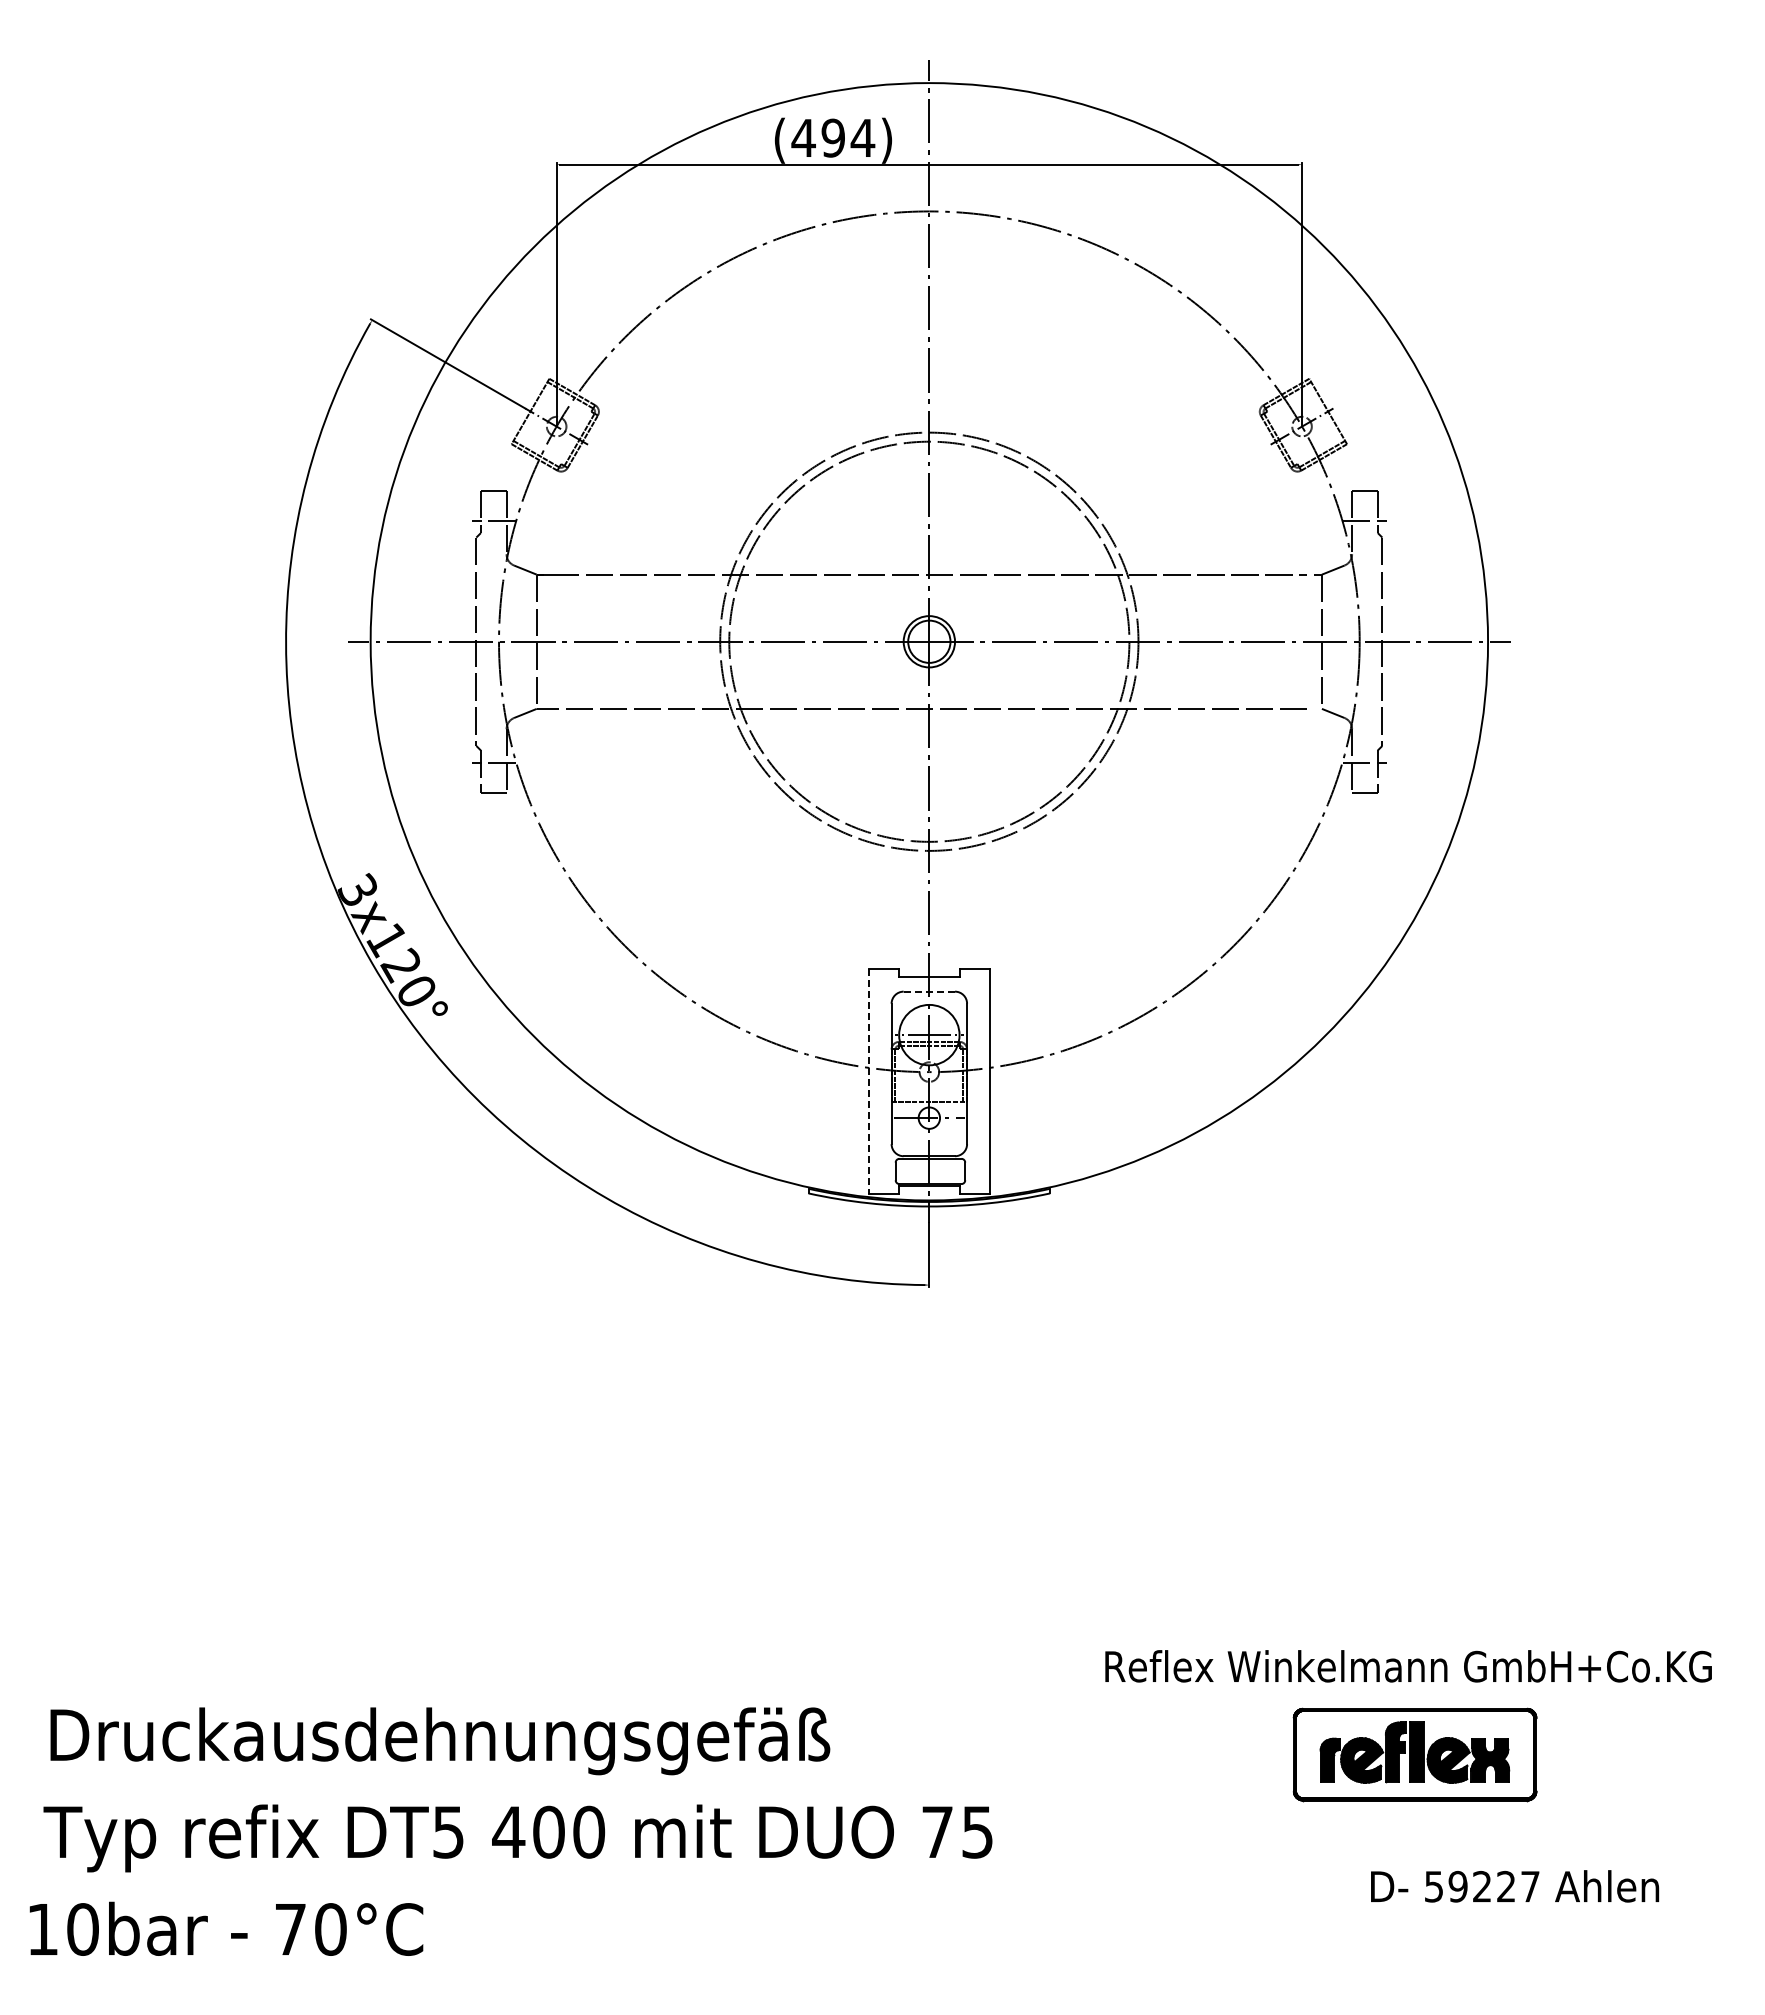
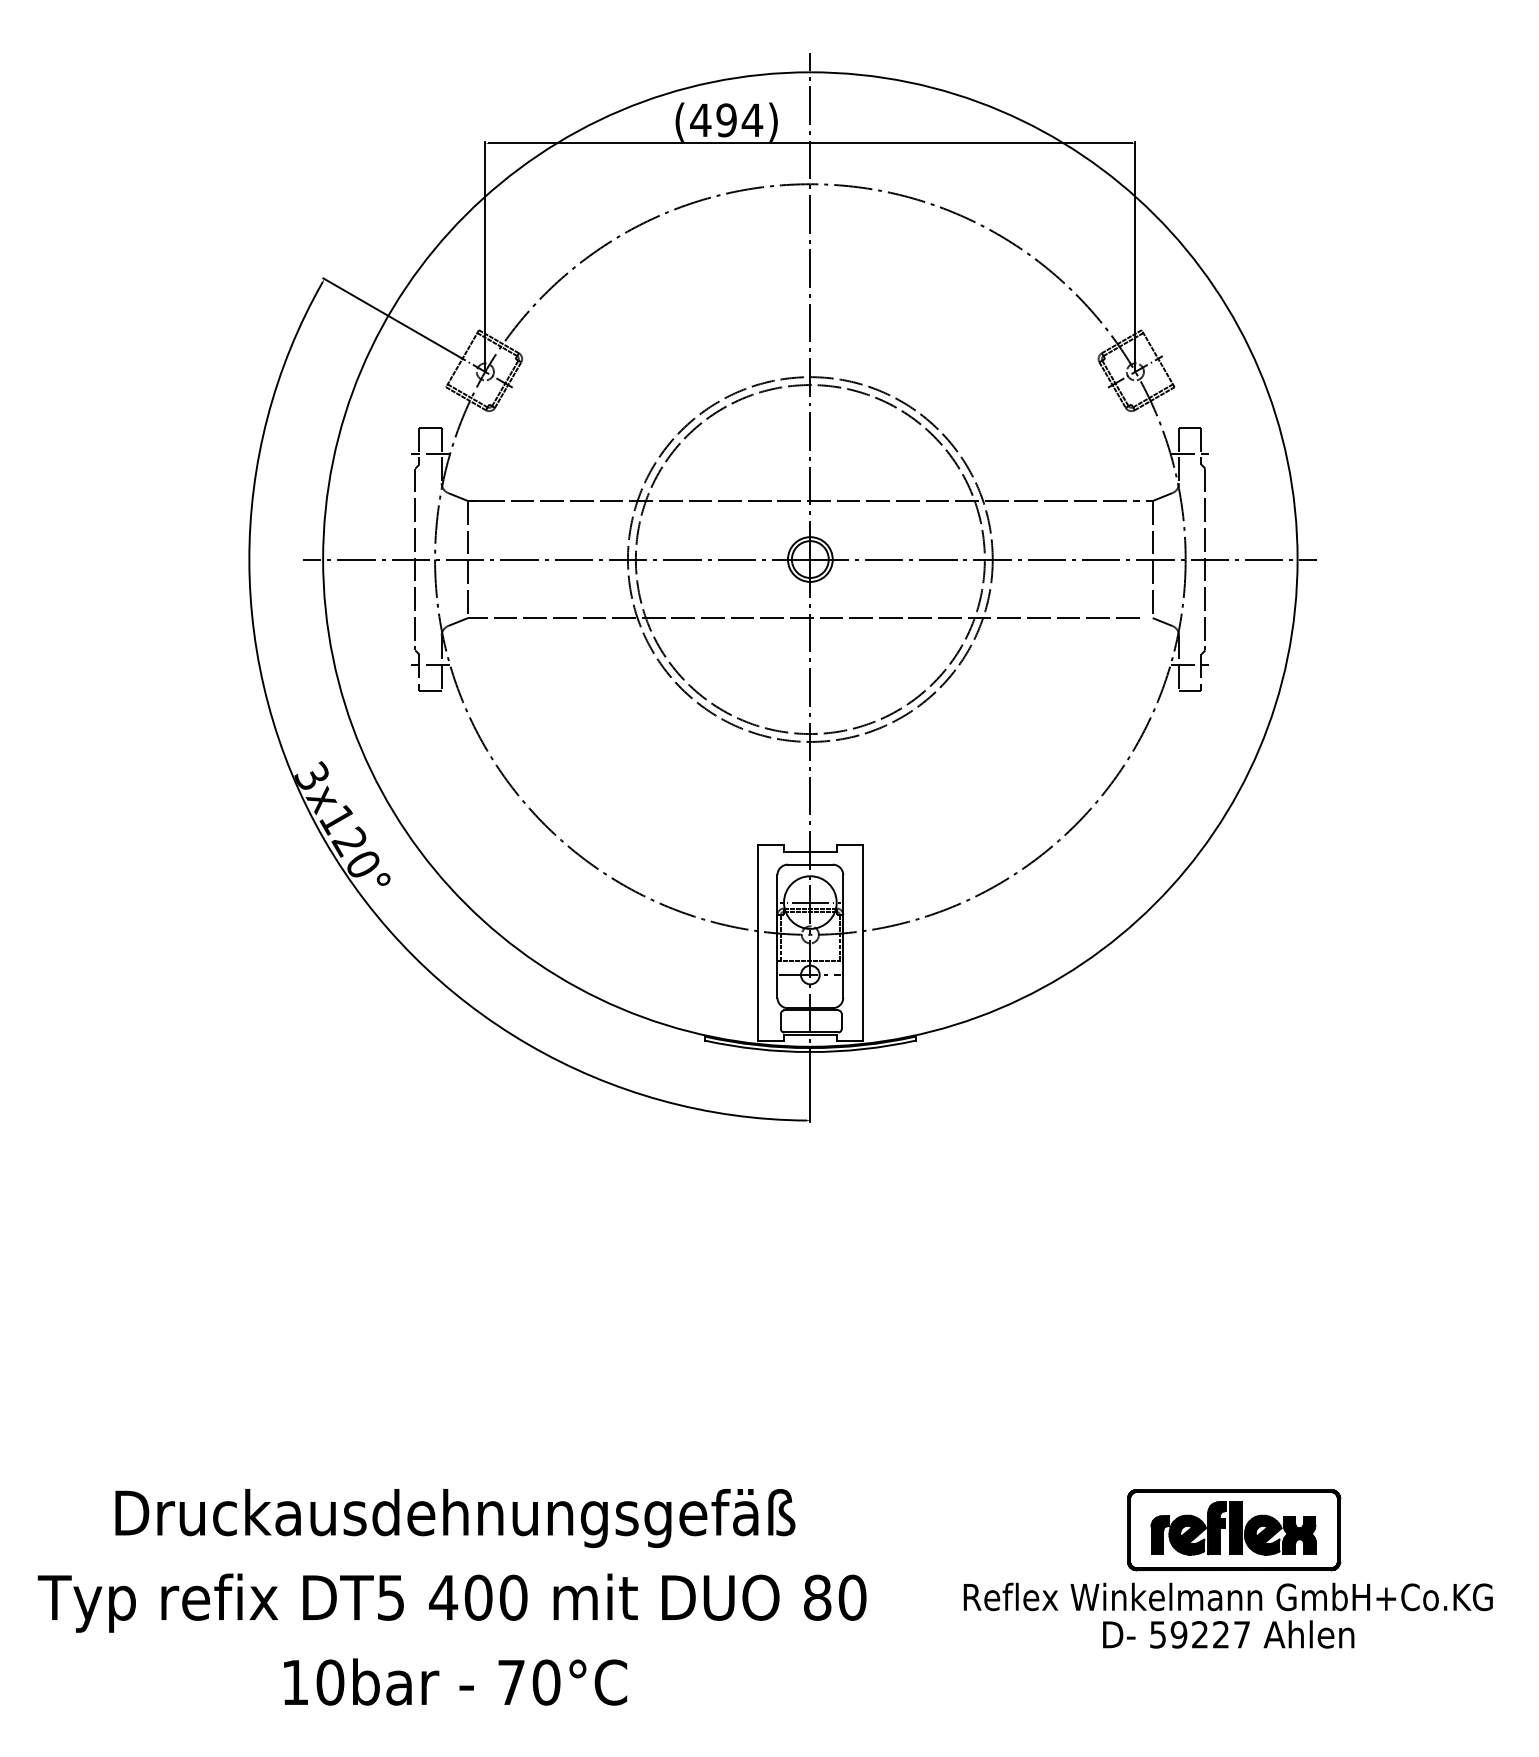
line: (929, 991) -> (810, 864), dashed -> solid
line: (868, 1081) -> (757, 943), dashed -> solid
text: (1408, 1666) -> (1228, 1597), moved
text: (440, 1741) -> (455, 1518), moved
text: (957, 1831) -> (834, 1597), 75 -> 80
text: (1515, 1886) -> (1229, 1634), moved
text: (226, 1928) -> (455, 1681), moved

